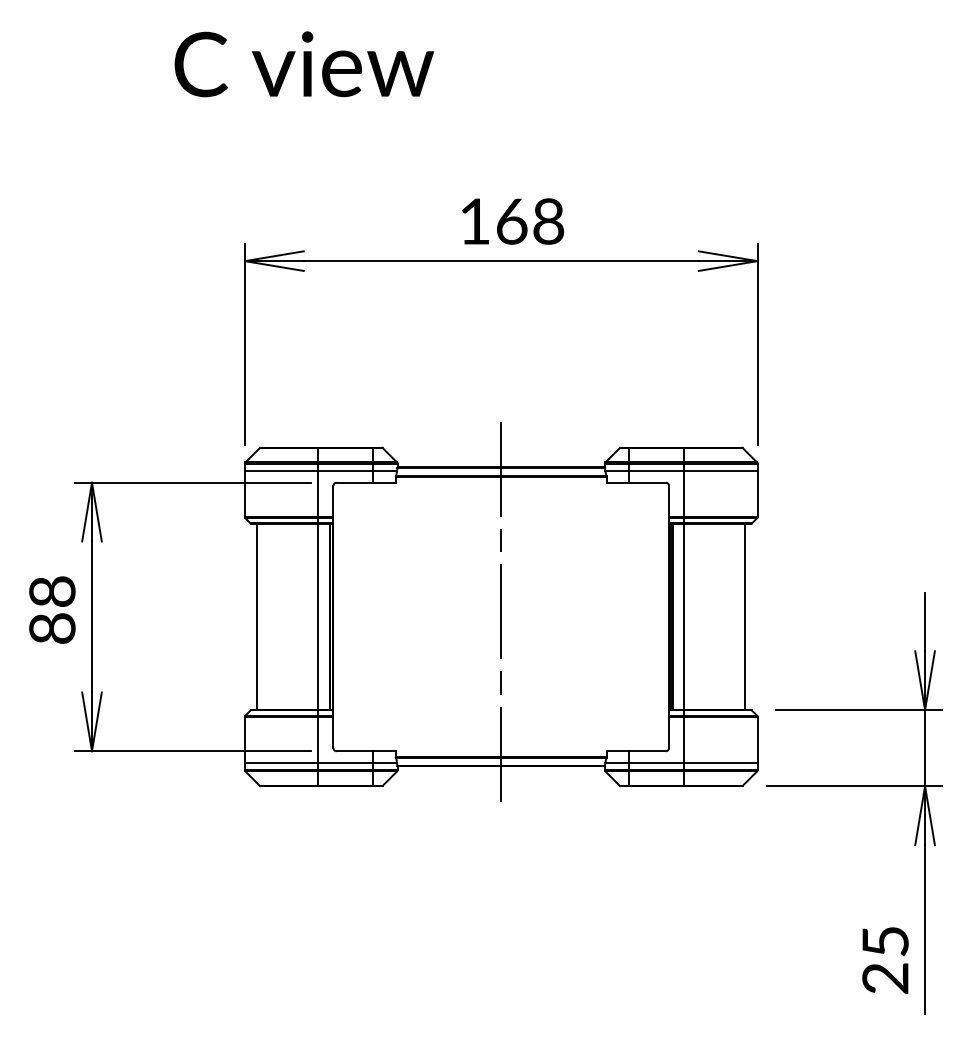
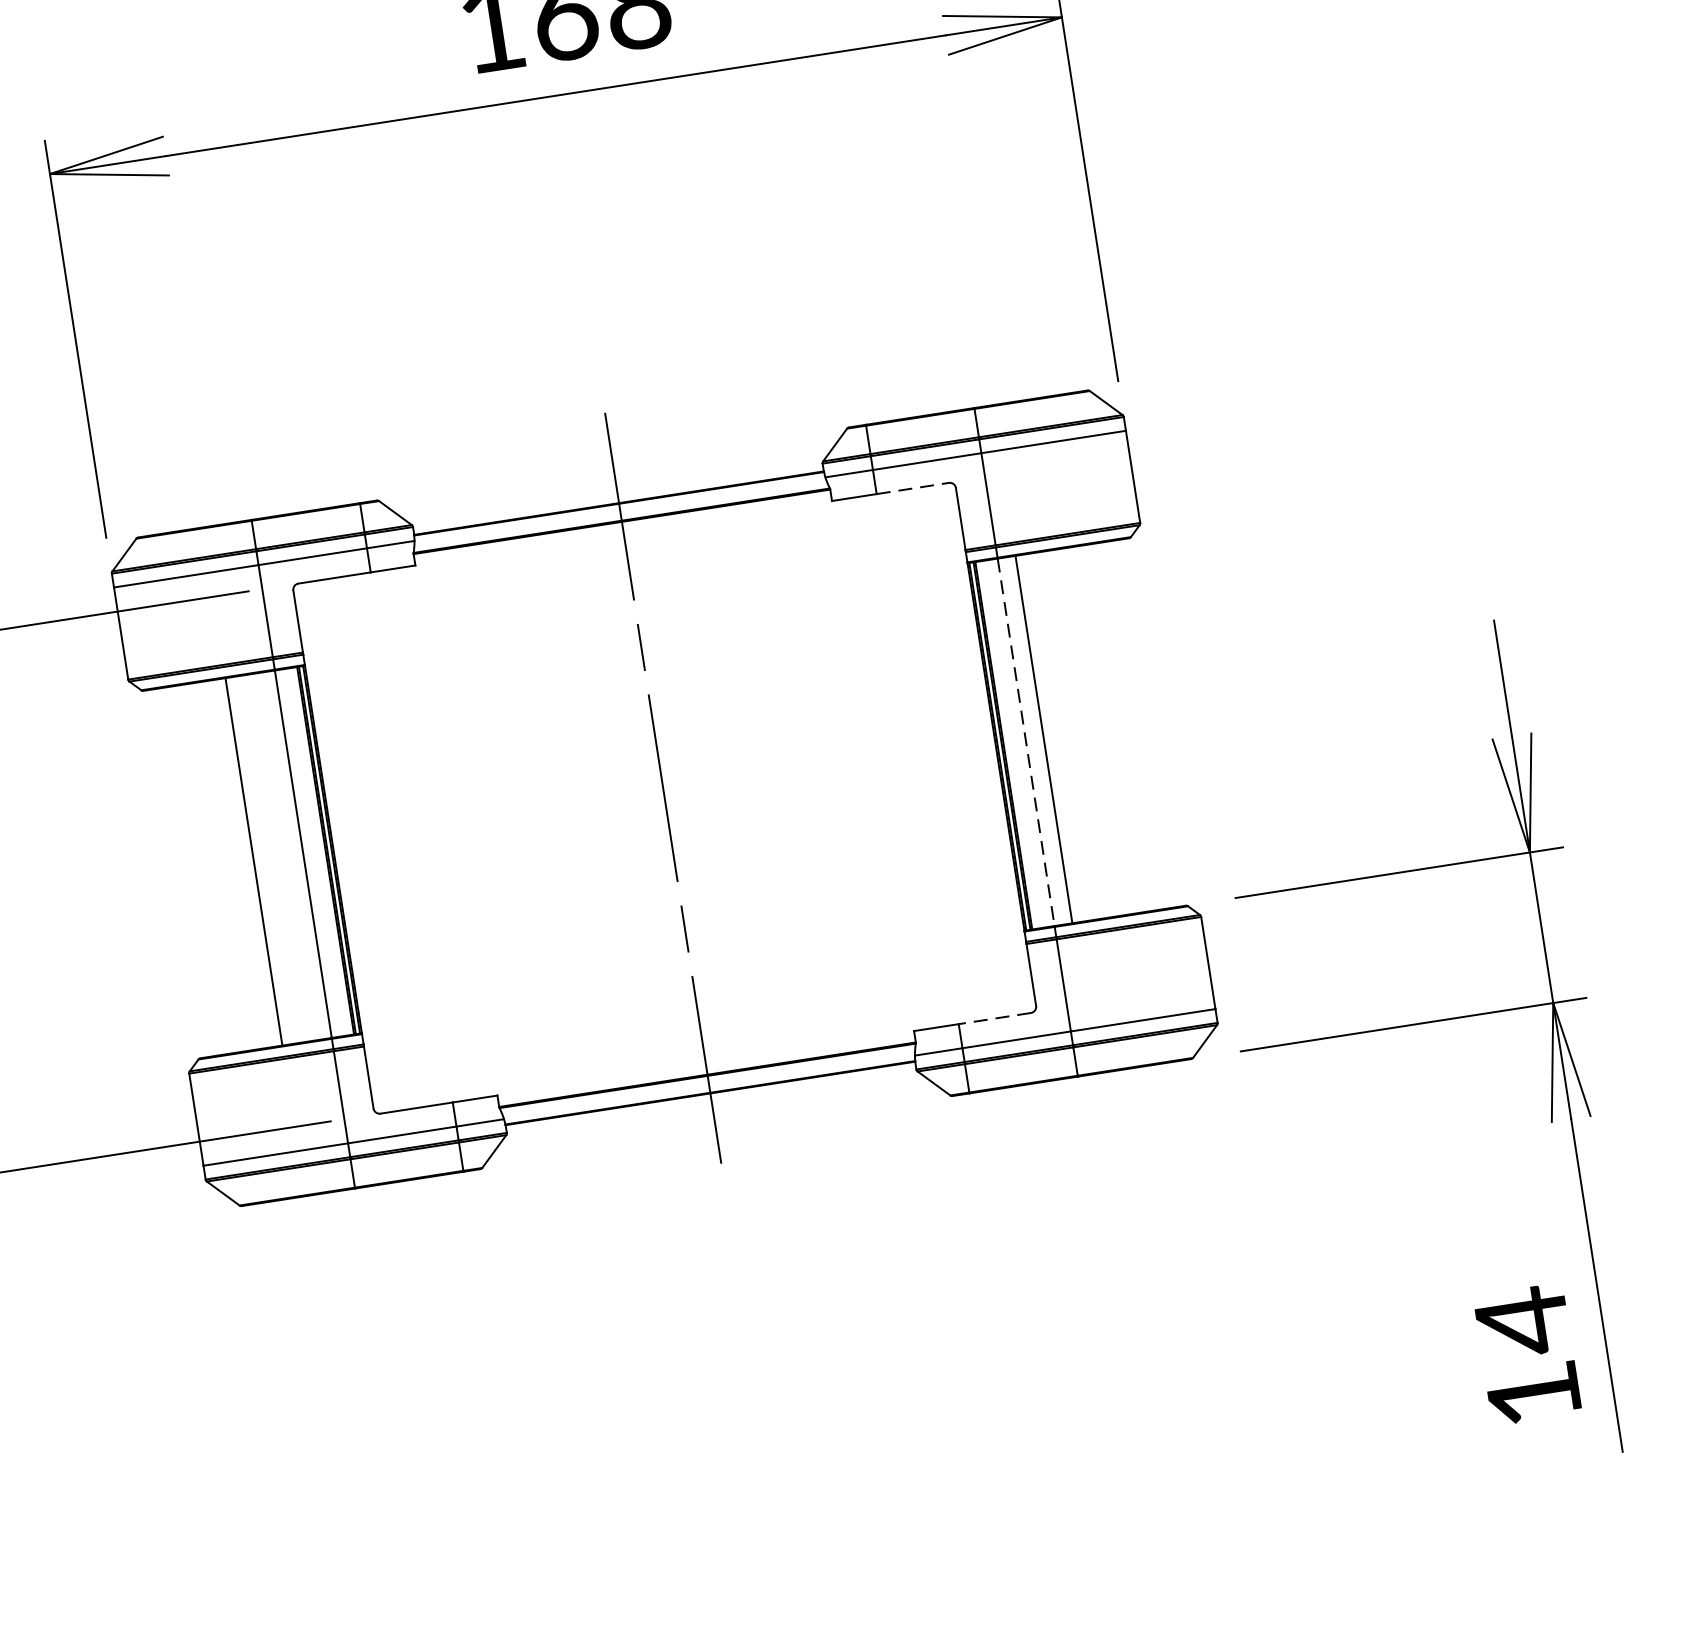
line: (648, 482) -> (914, 487), solid -> dashed
line: (257, 616) -> (254, 860), moved
line: (745, 616) -> (1044, 738), moved
line: (684, 617) -> (1026, 743), solid -> dashed
line: (647, 751) -> (994, 1019), solid -> dashed
text: (885, 958) -> (1527, 1355), 25 -> 14

